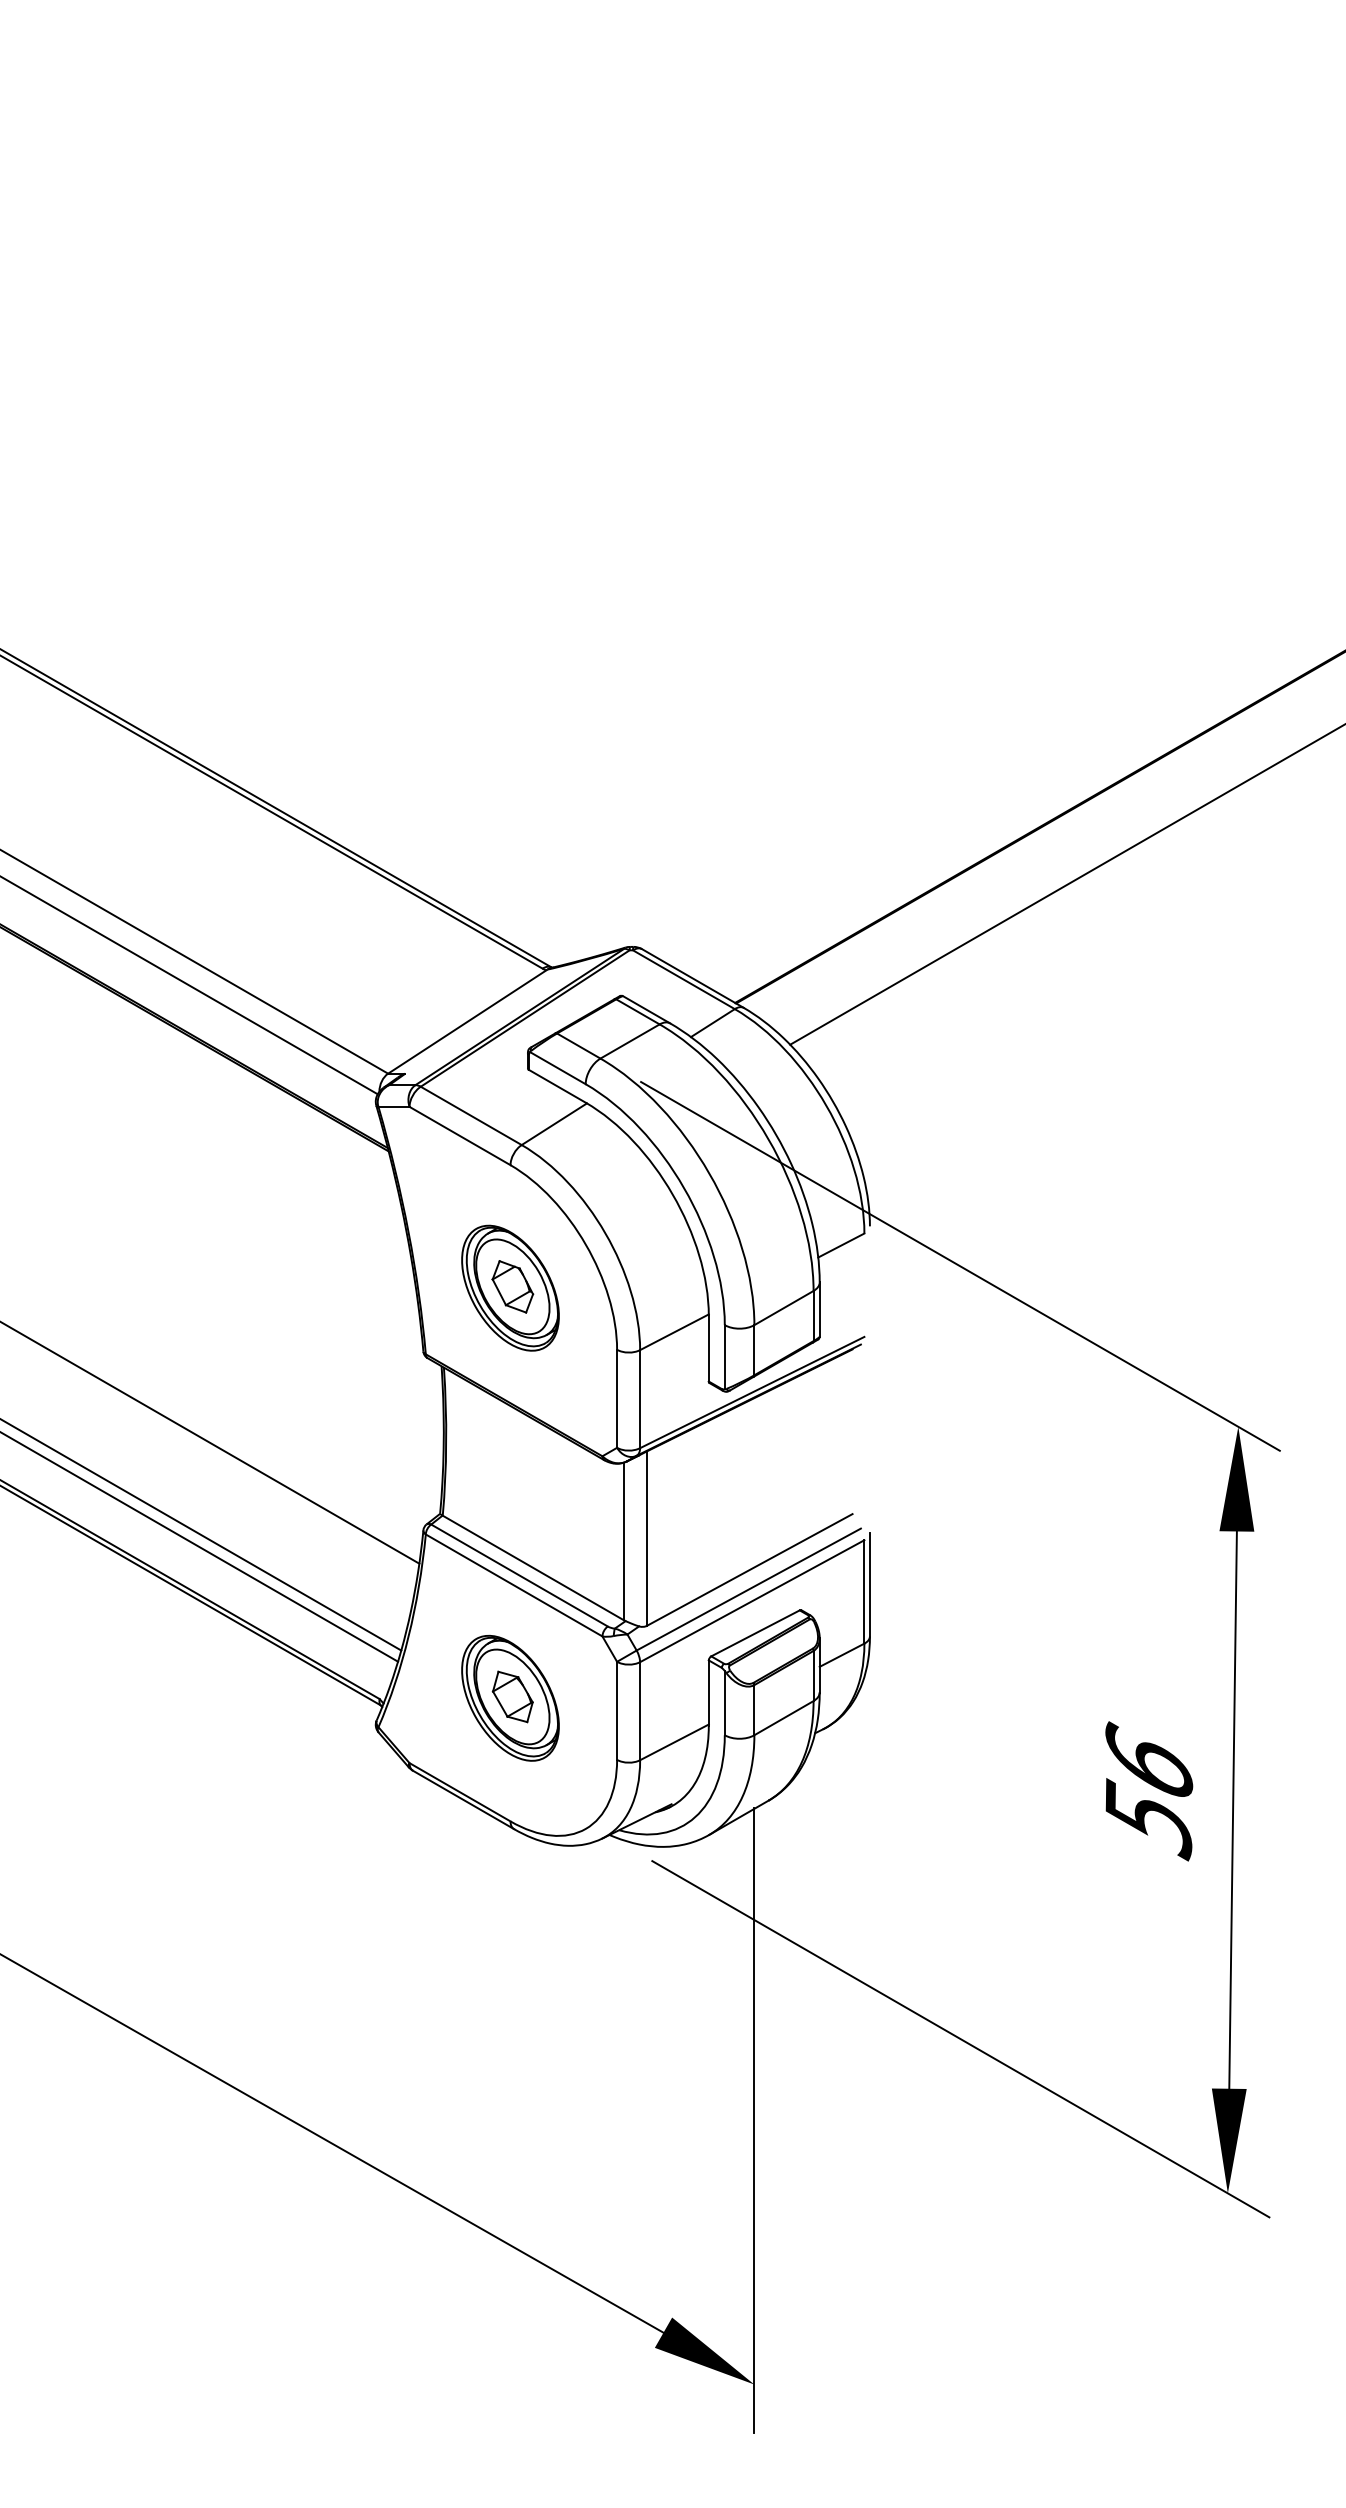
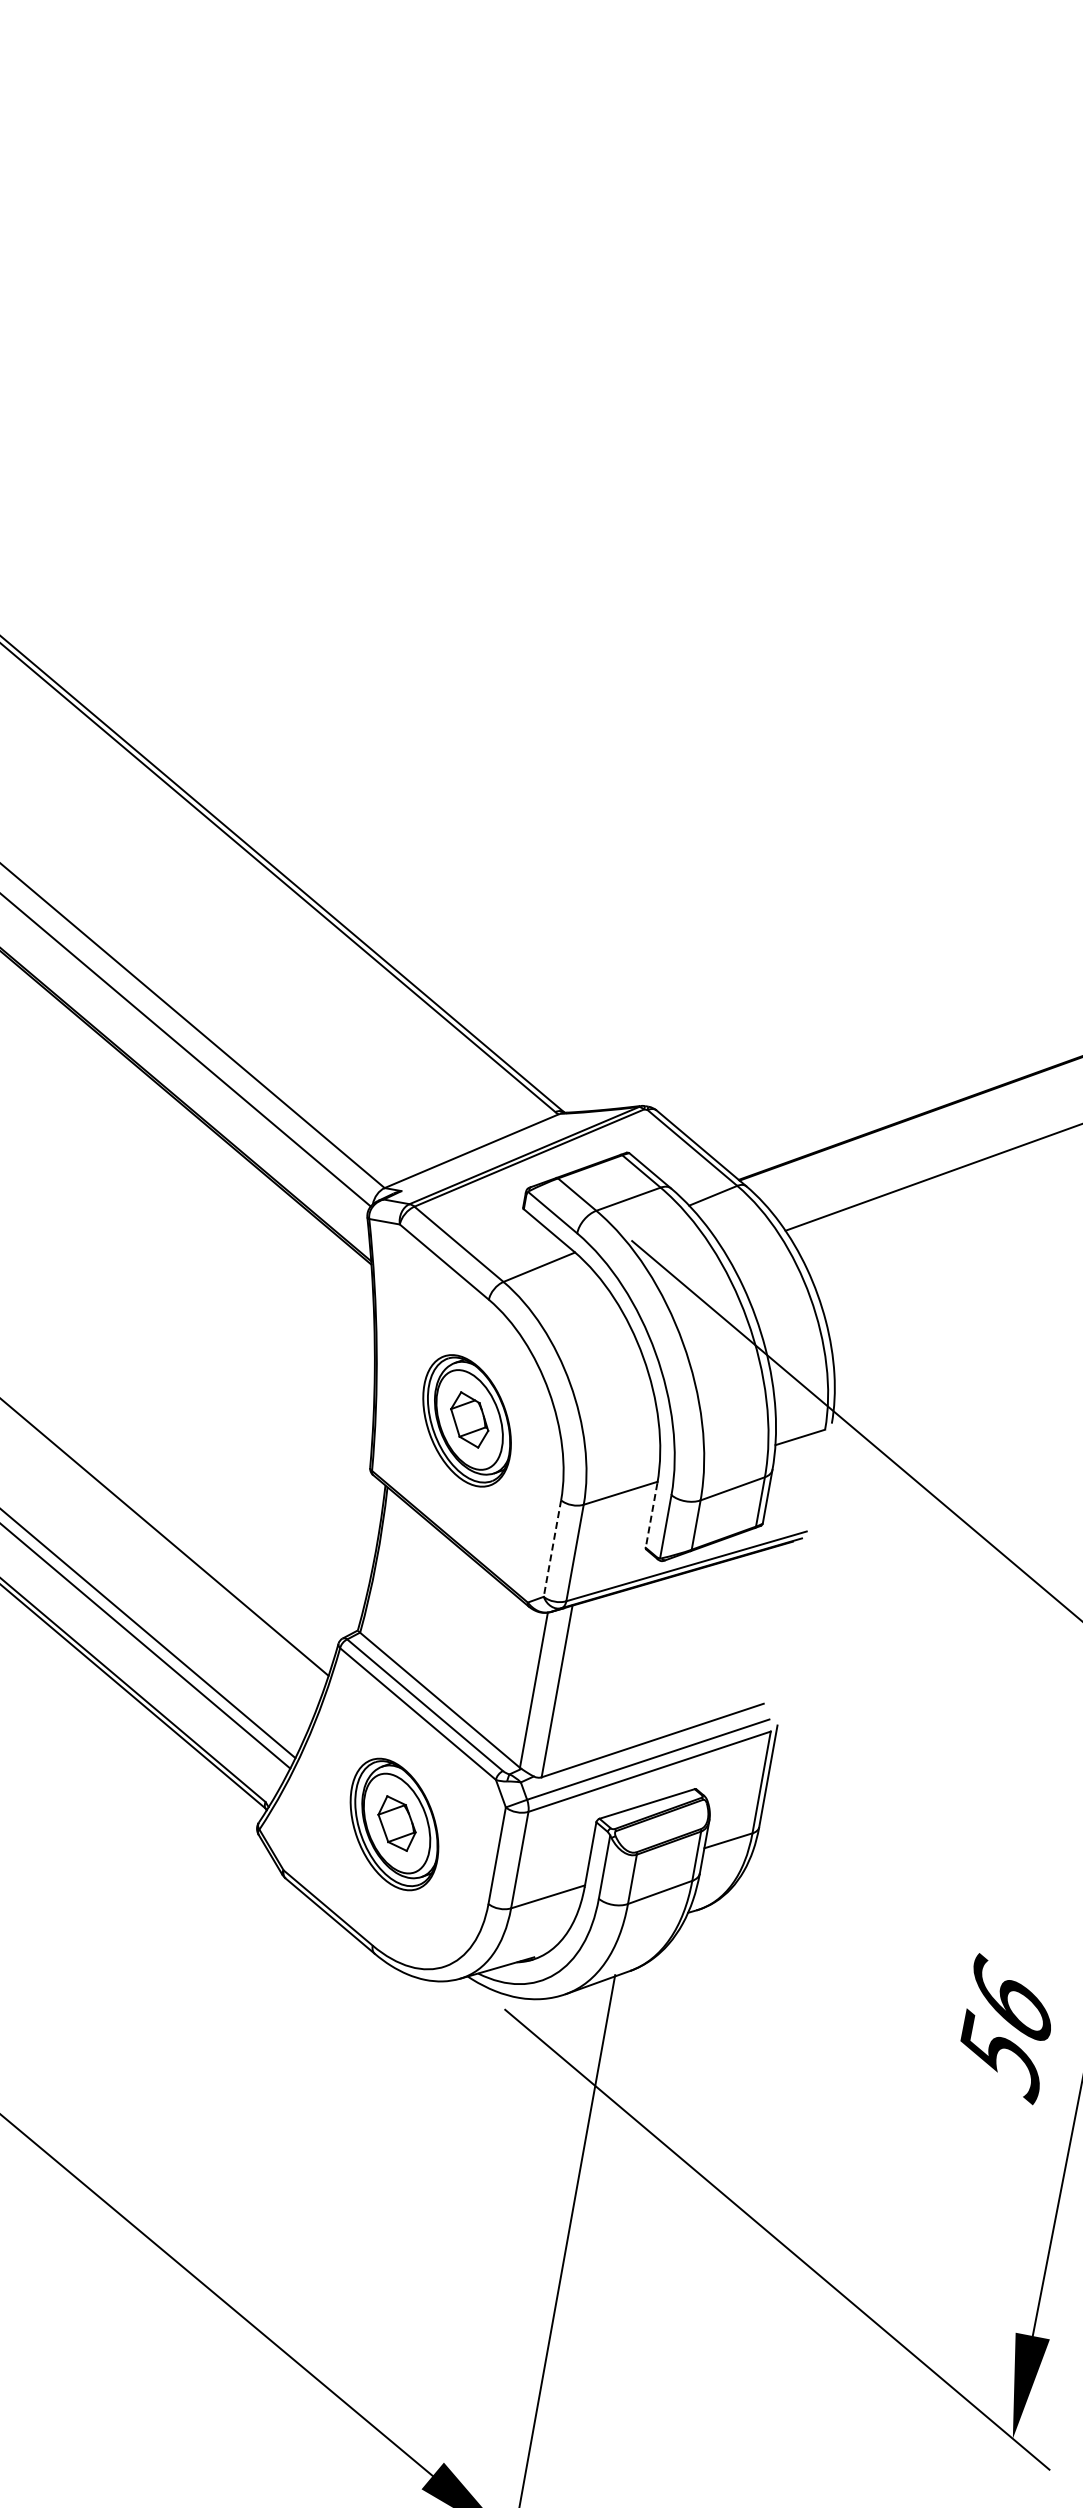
line: (708, 1348) -> (651, 1515), solid -> dashed
line: (617, 1399) -> (552, 1549), solid -> dashed

